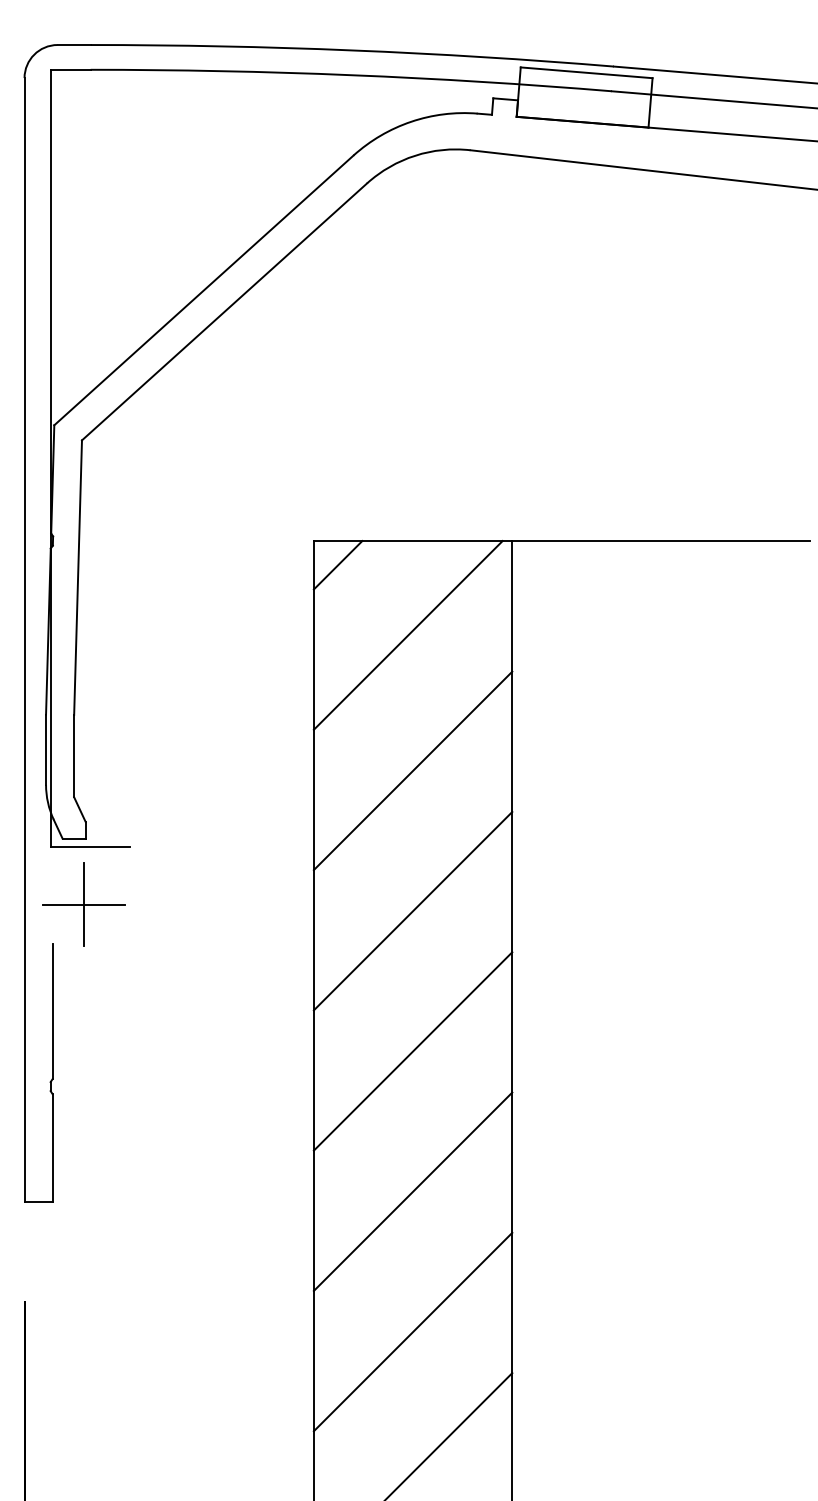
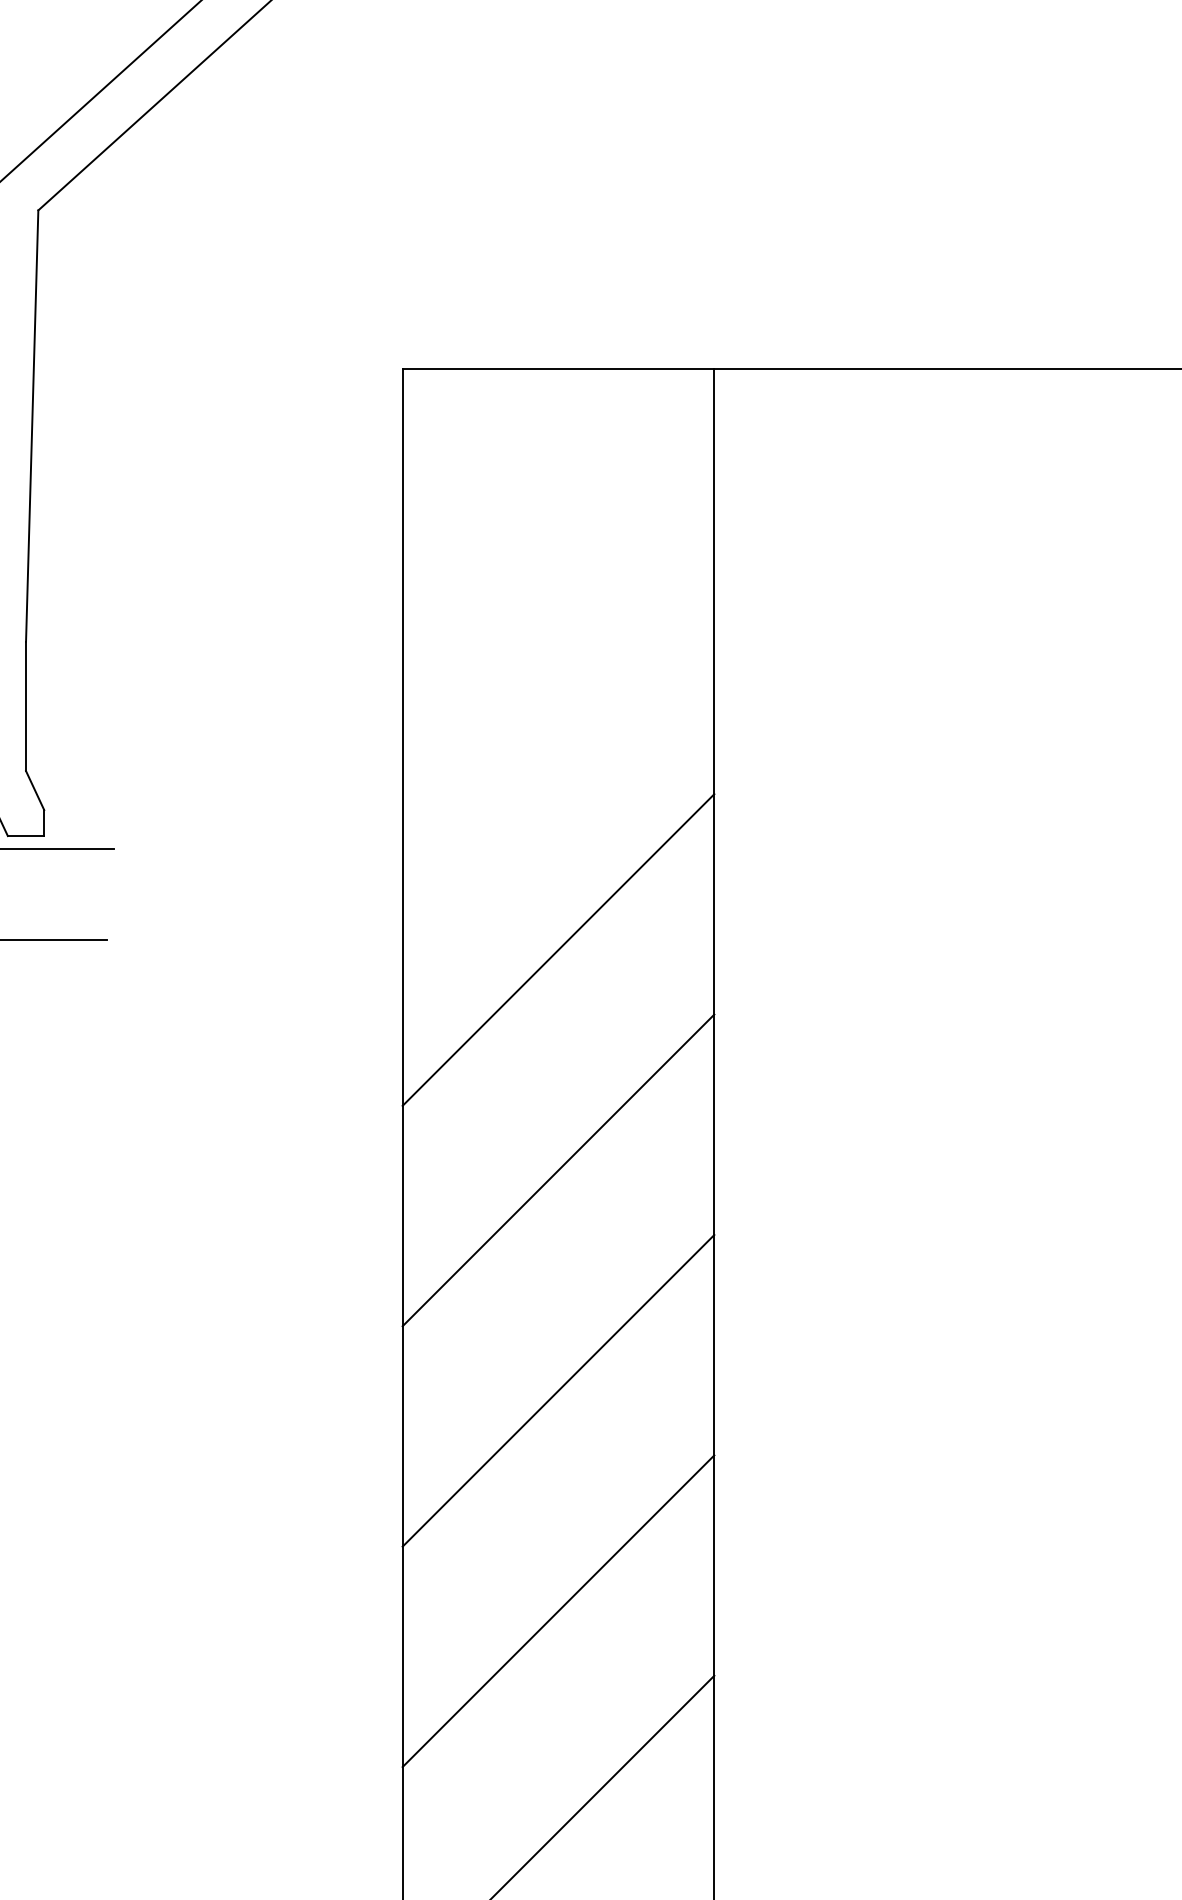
line: (337, 565) -> (439, 406), removed
line: (407, 635) -> (549, 516), removed
line: (412, 770) -> (557, 729), removed
line: (84, 904) -> (42, 939), removed

